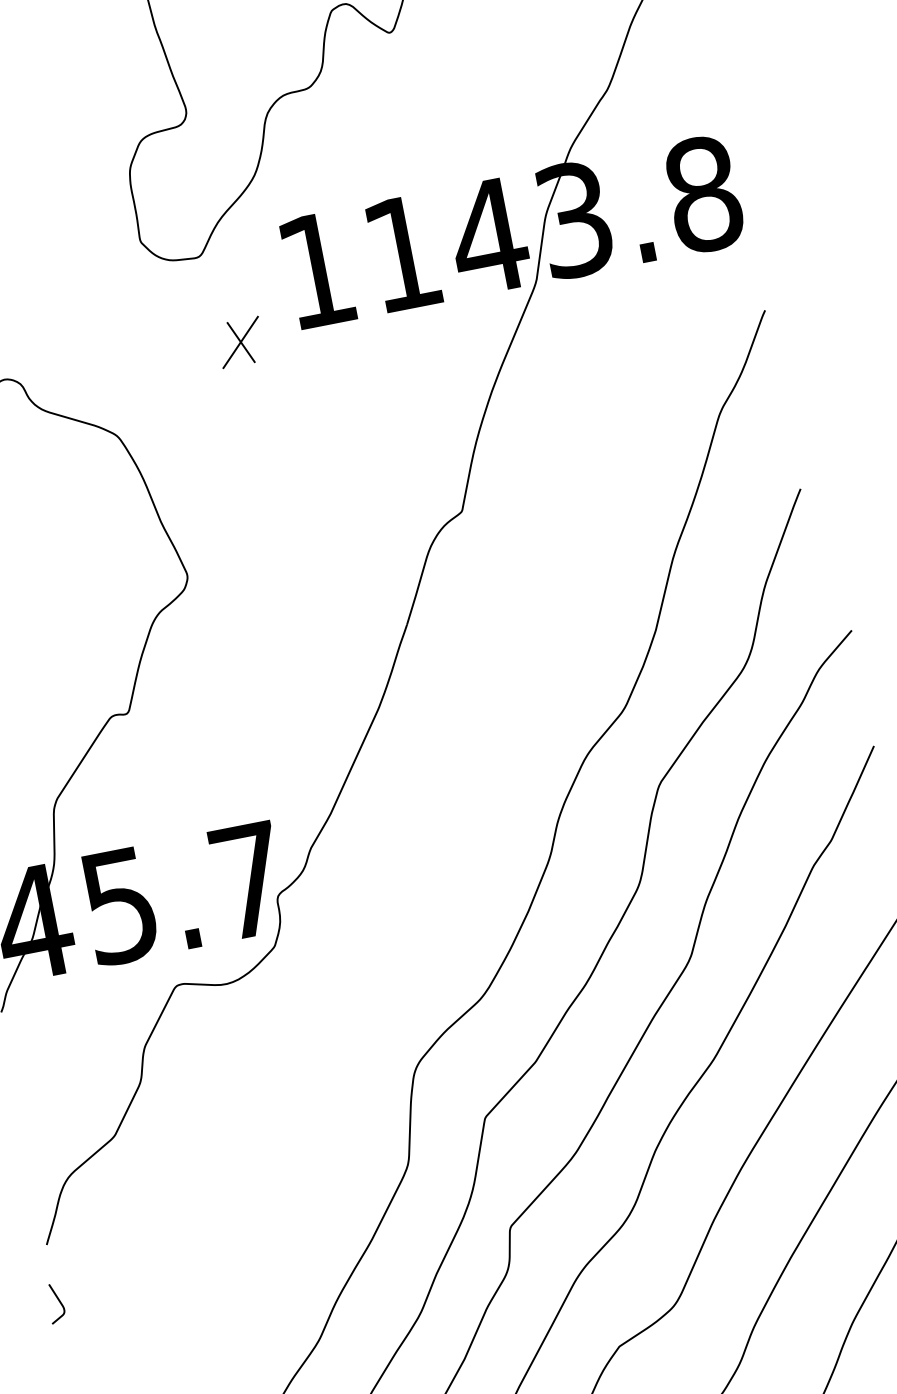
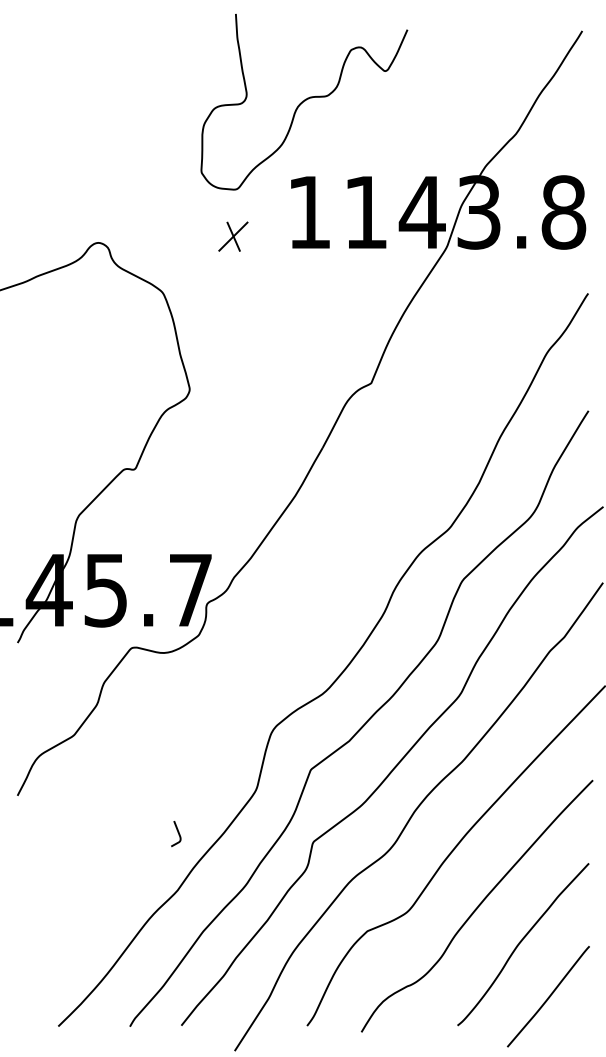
part: (240, 342) -> (233, 236), moved
curve: (59, 1303) -> (178, 834), moved

